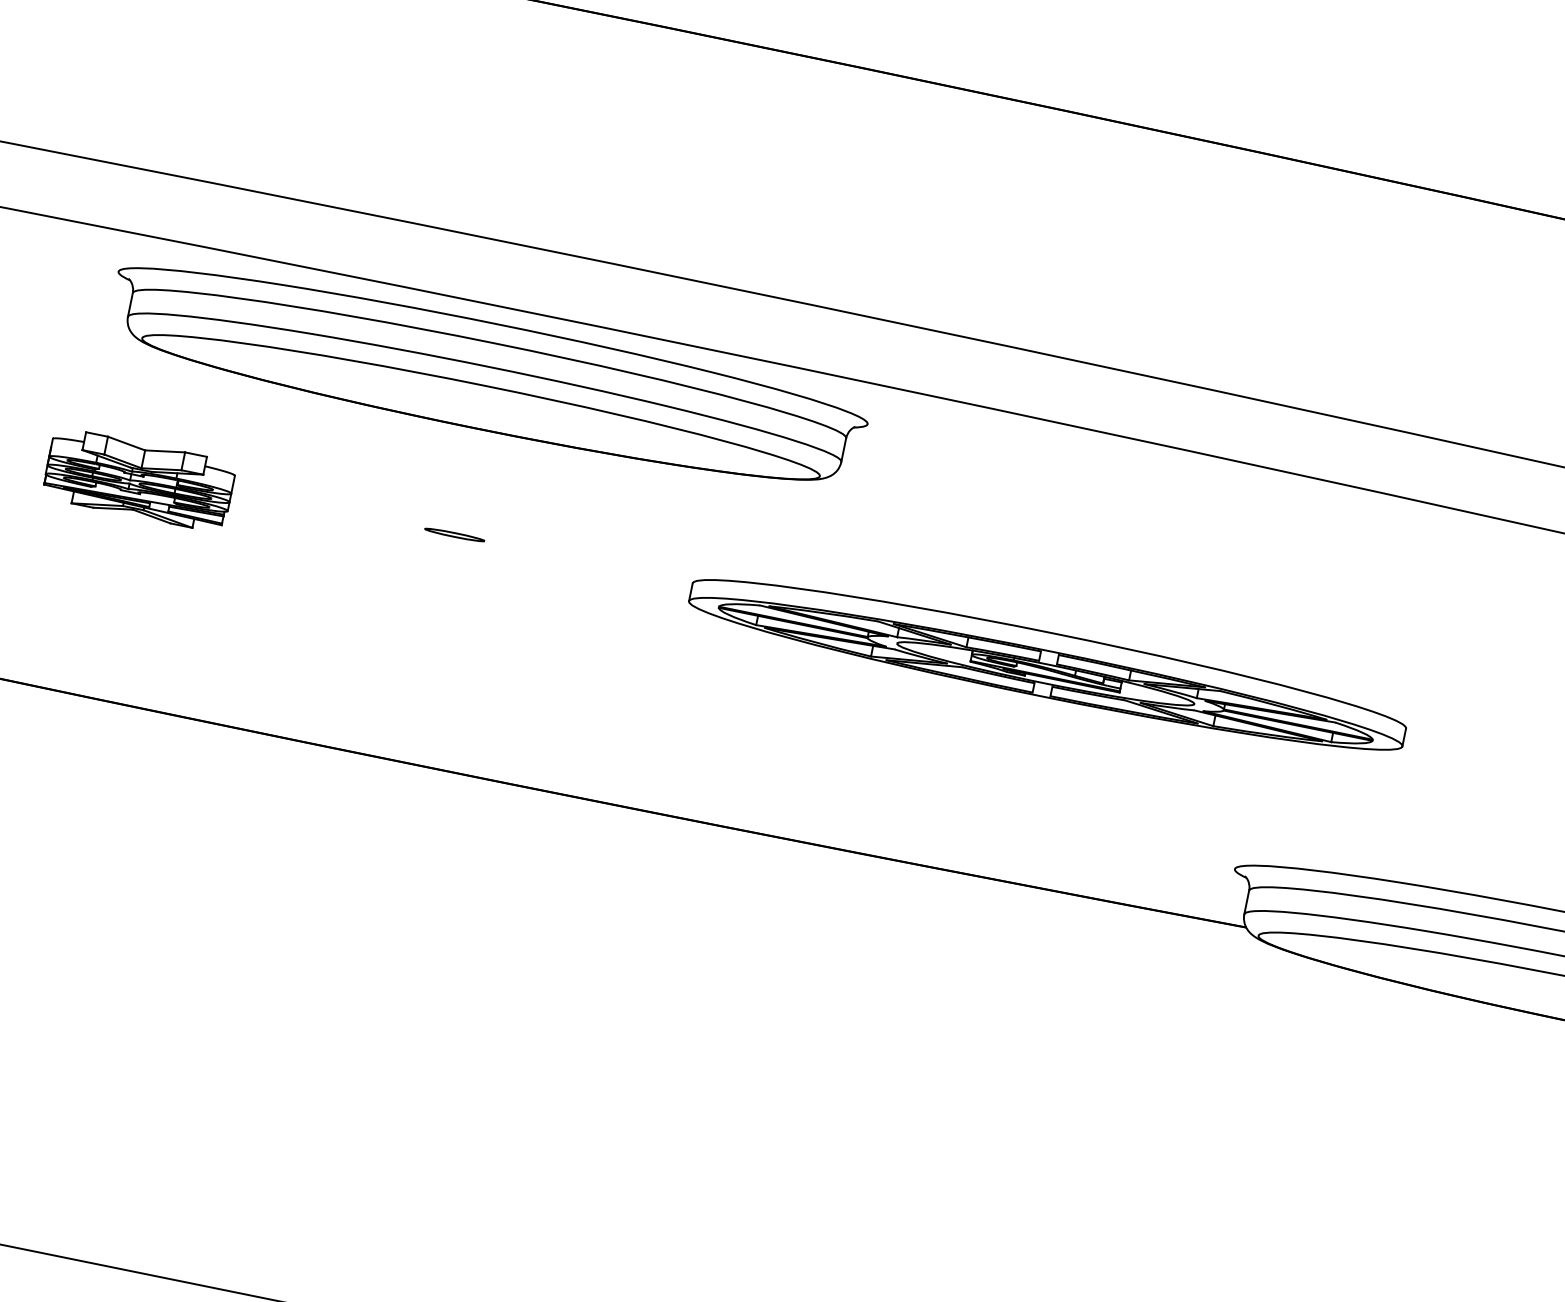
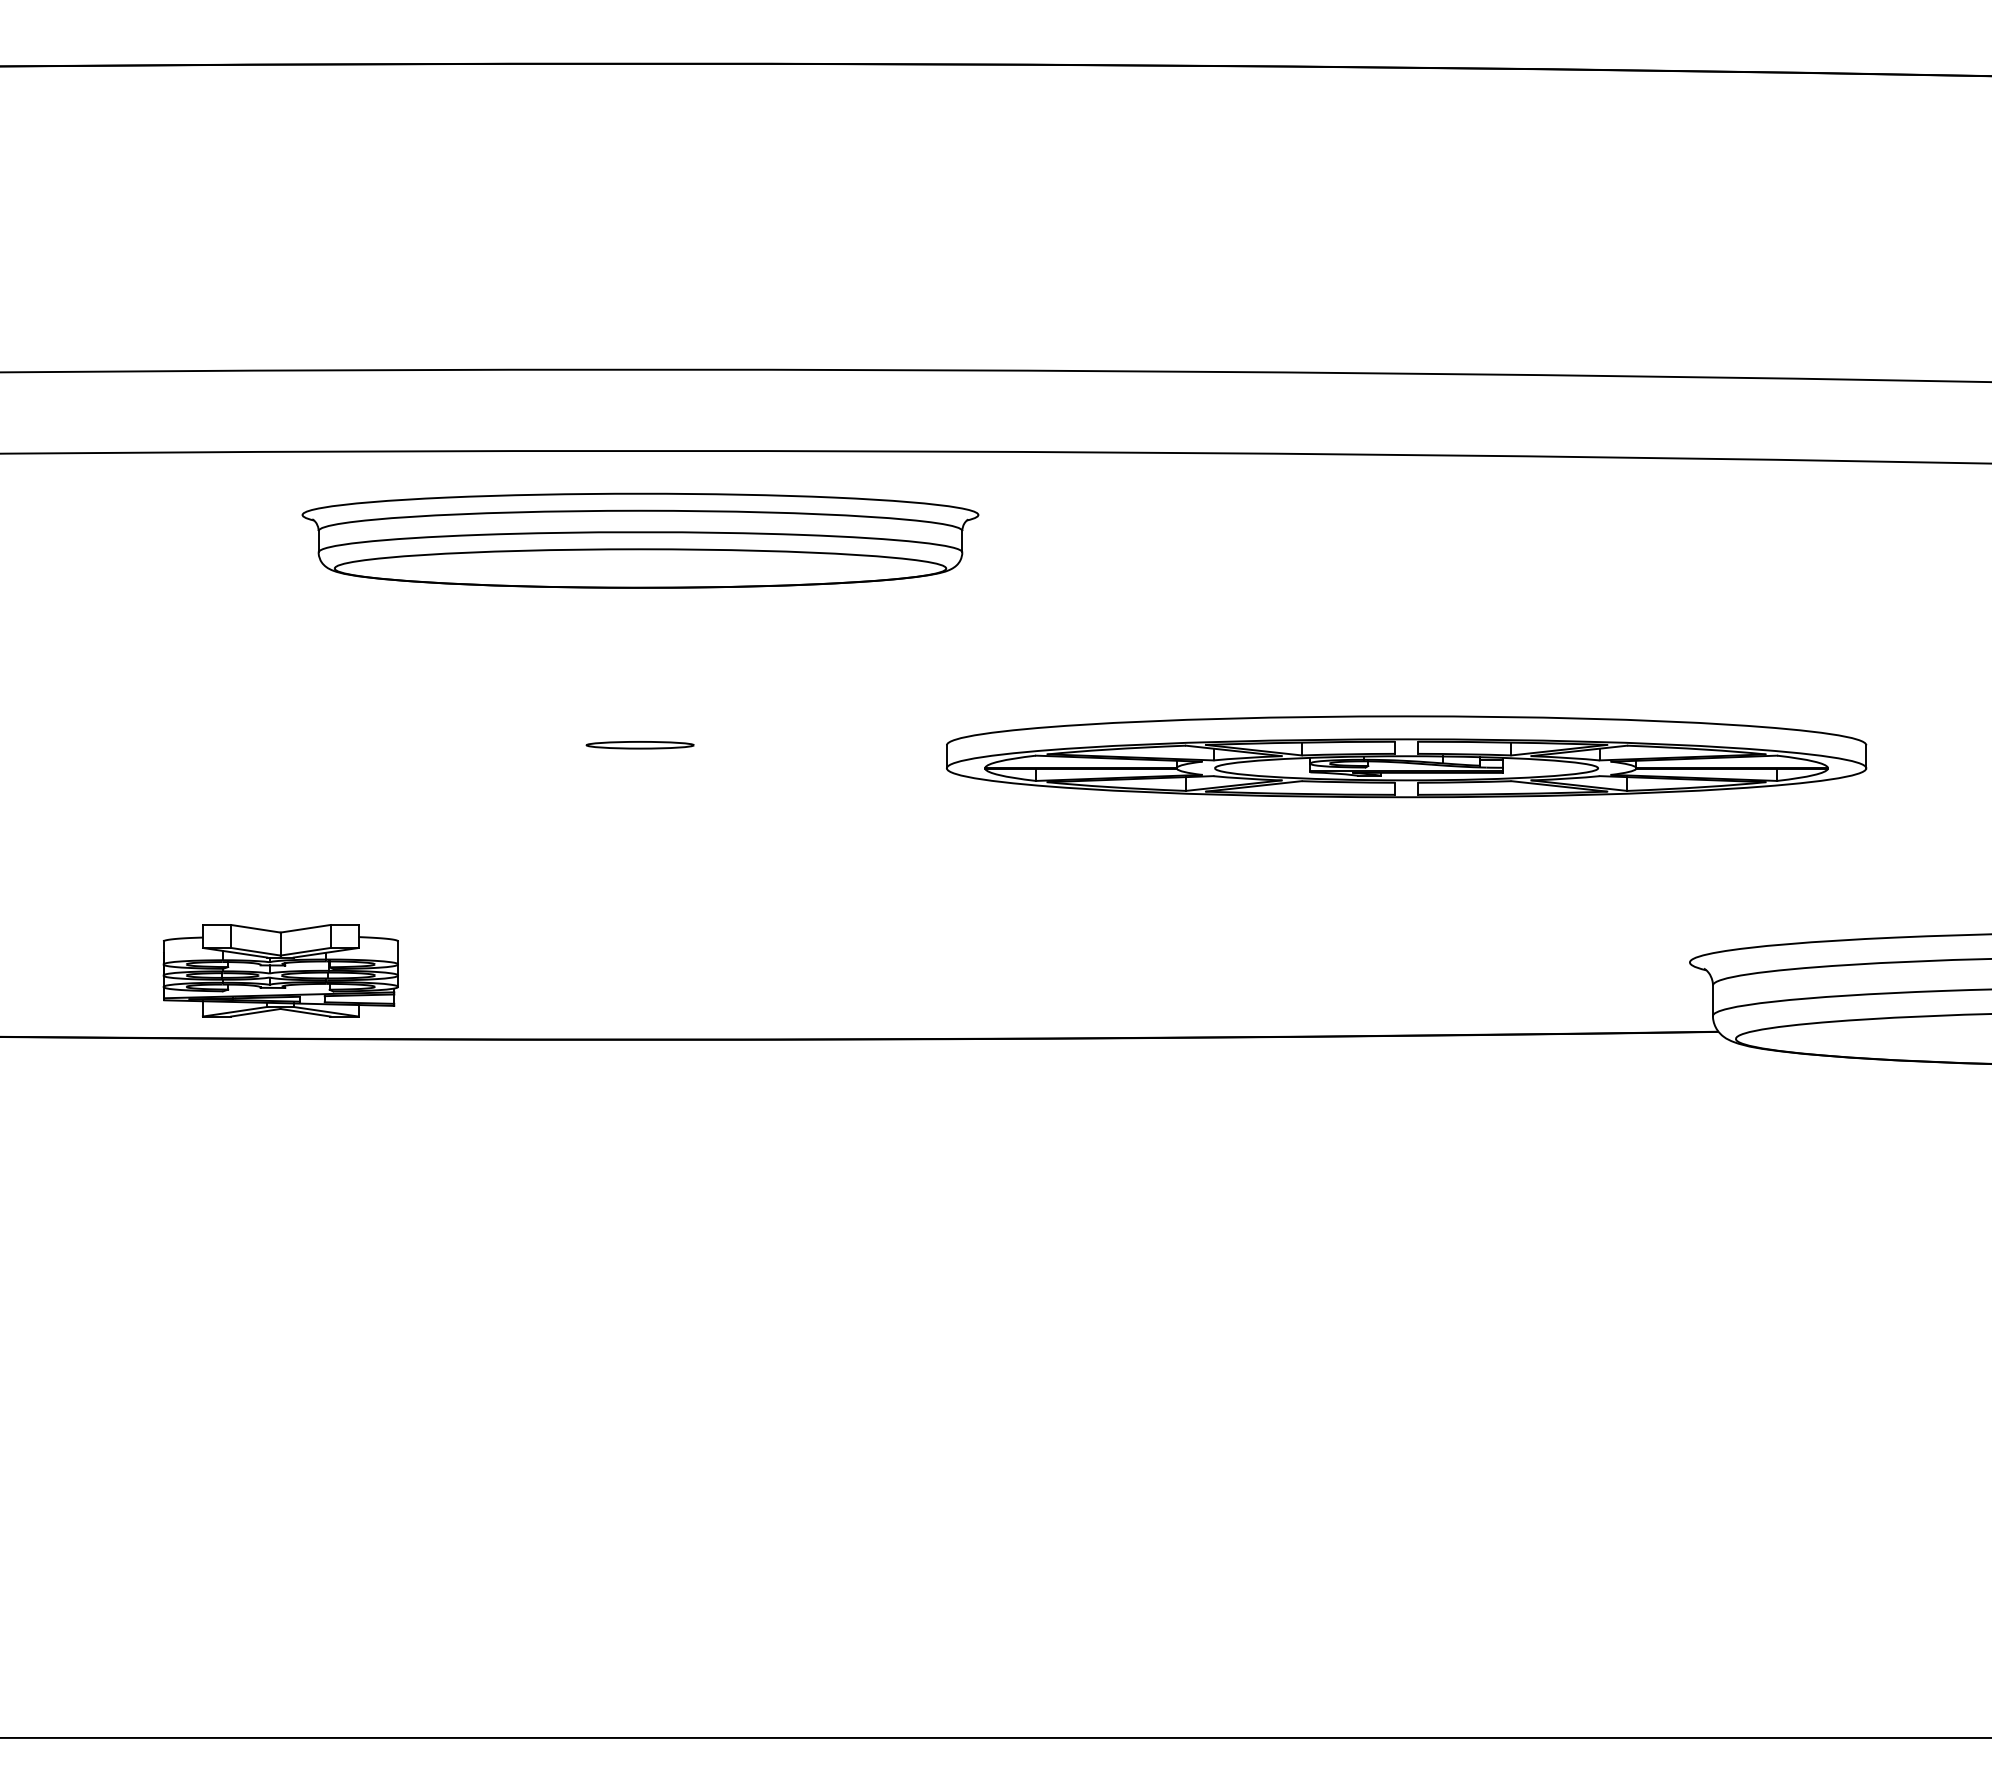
part: (487, 376) -> (640, 540), size x0.7
part: (139, 479) -> (280, 970), moved
part: (455, 535) -> (640, 745), size x1.4

